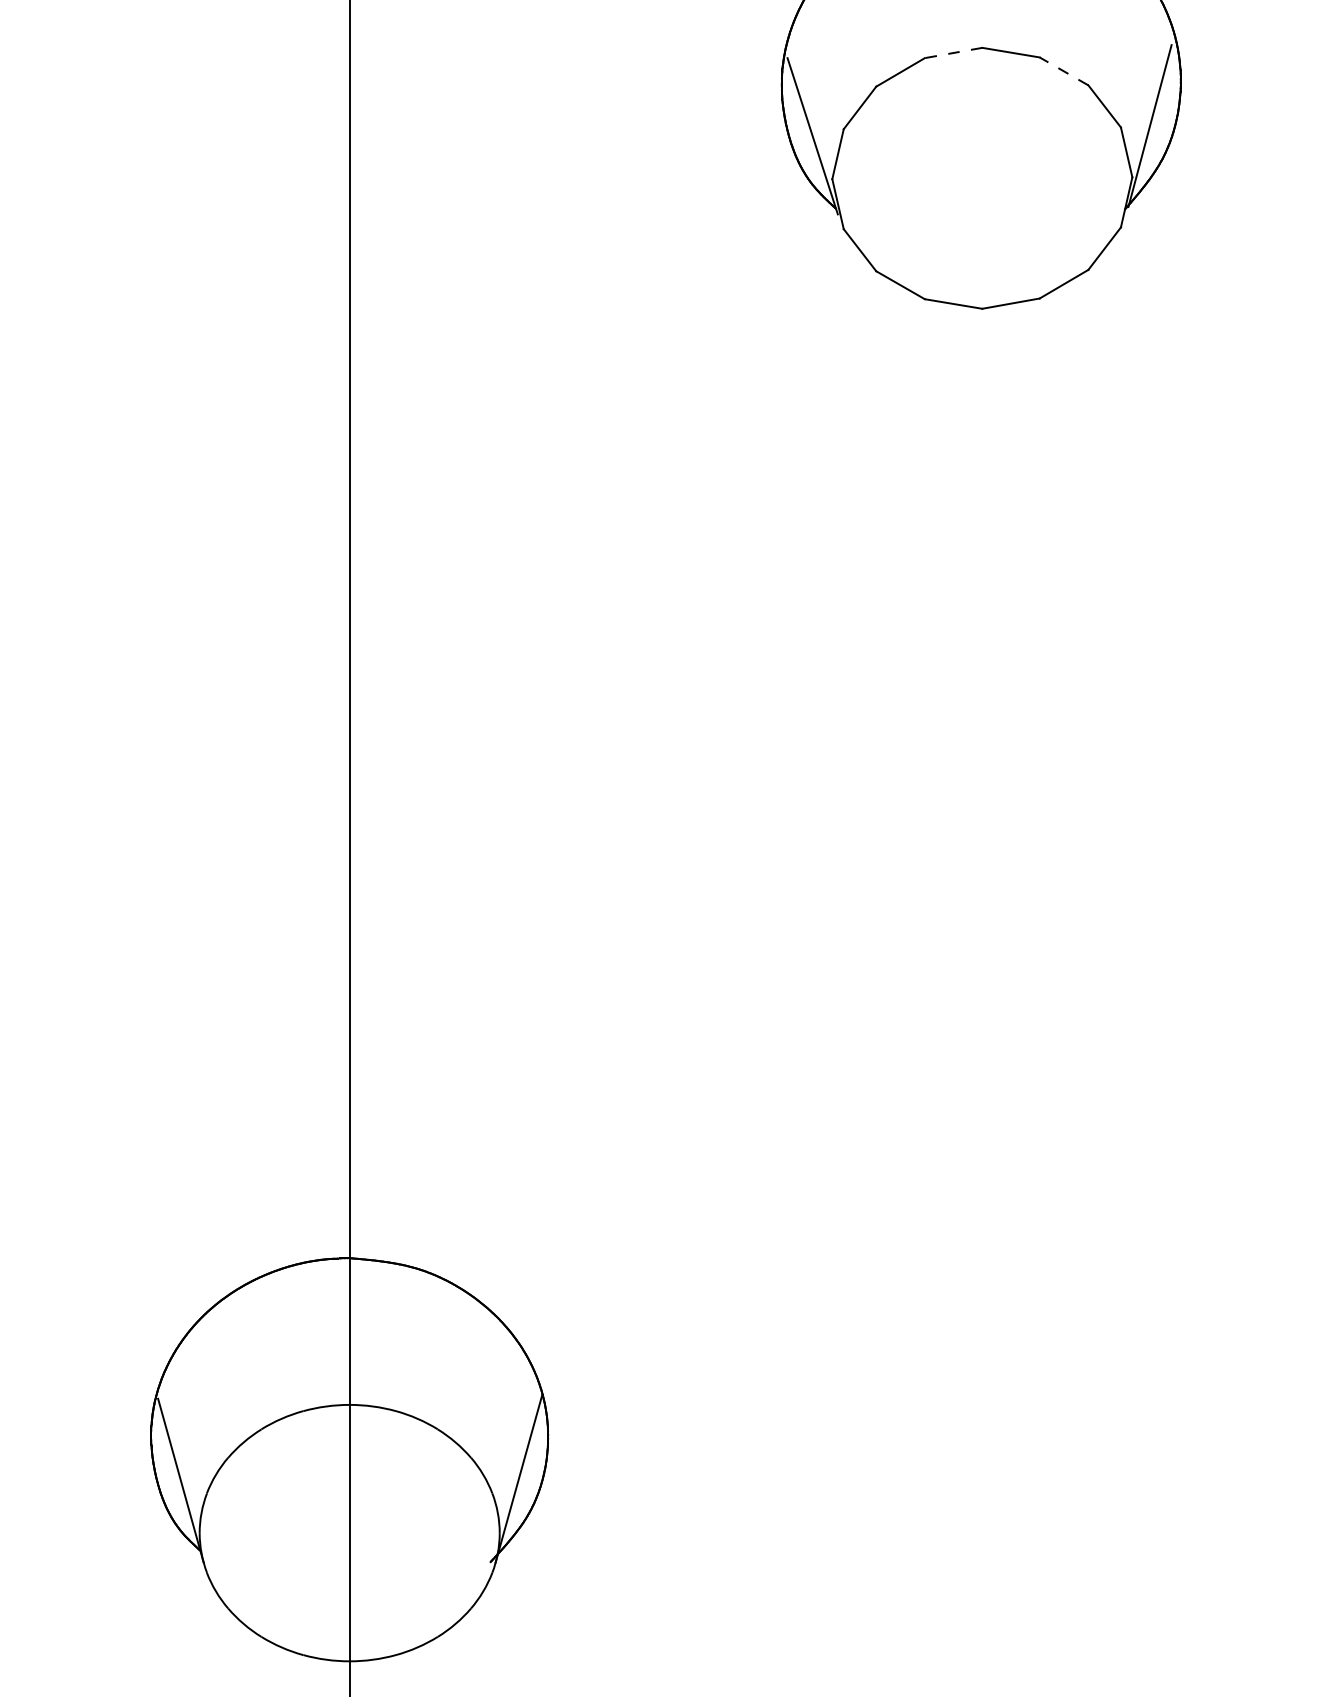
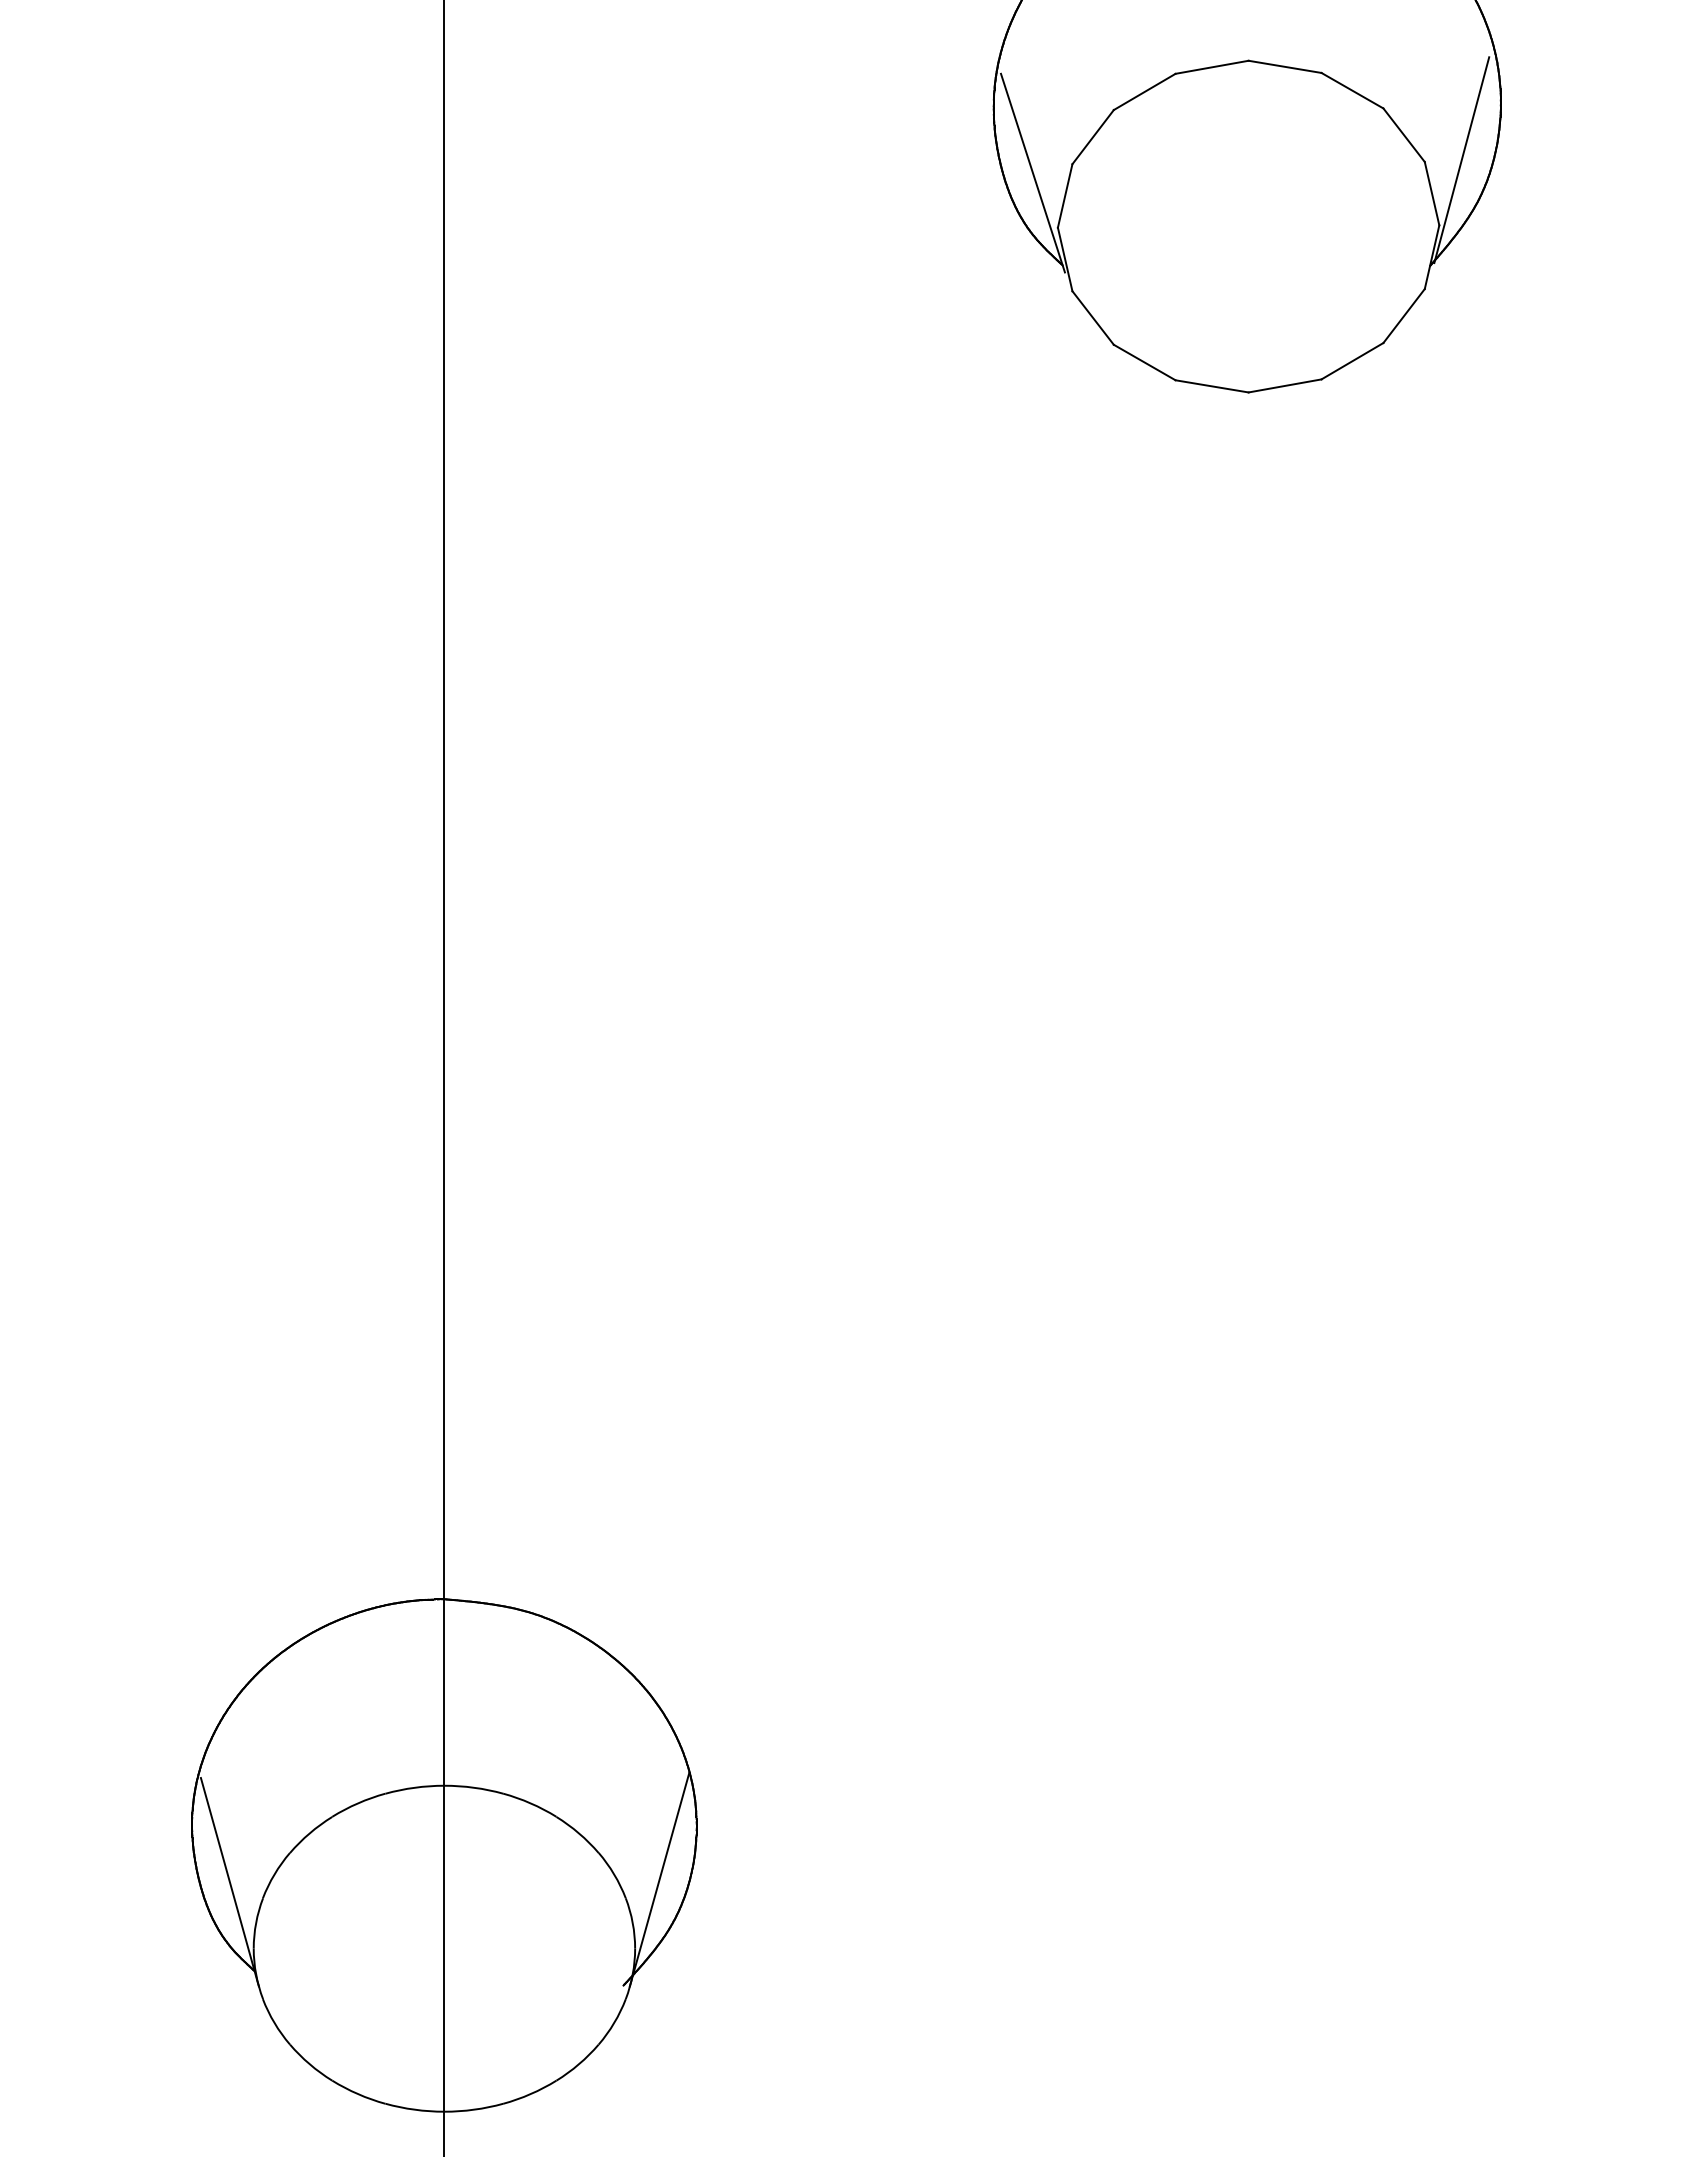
line: (953, 53) -> (1211, 67), dashed -> solid
line: (1064, 71) -> (1352, 90), dashed -> solid

